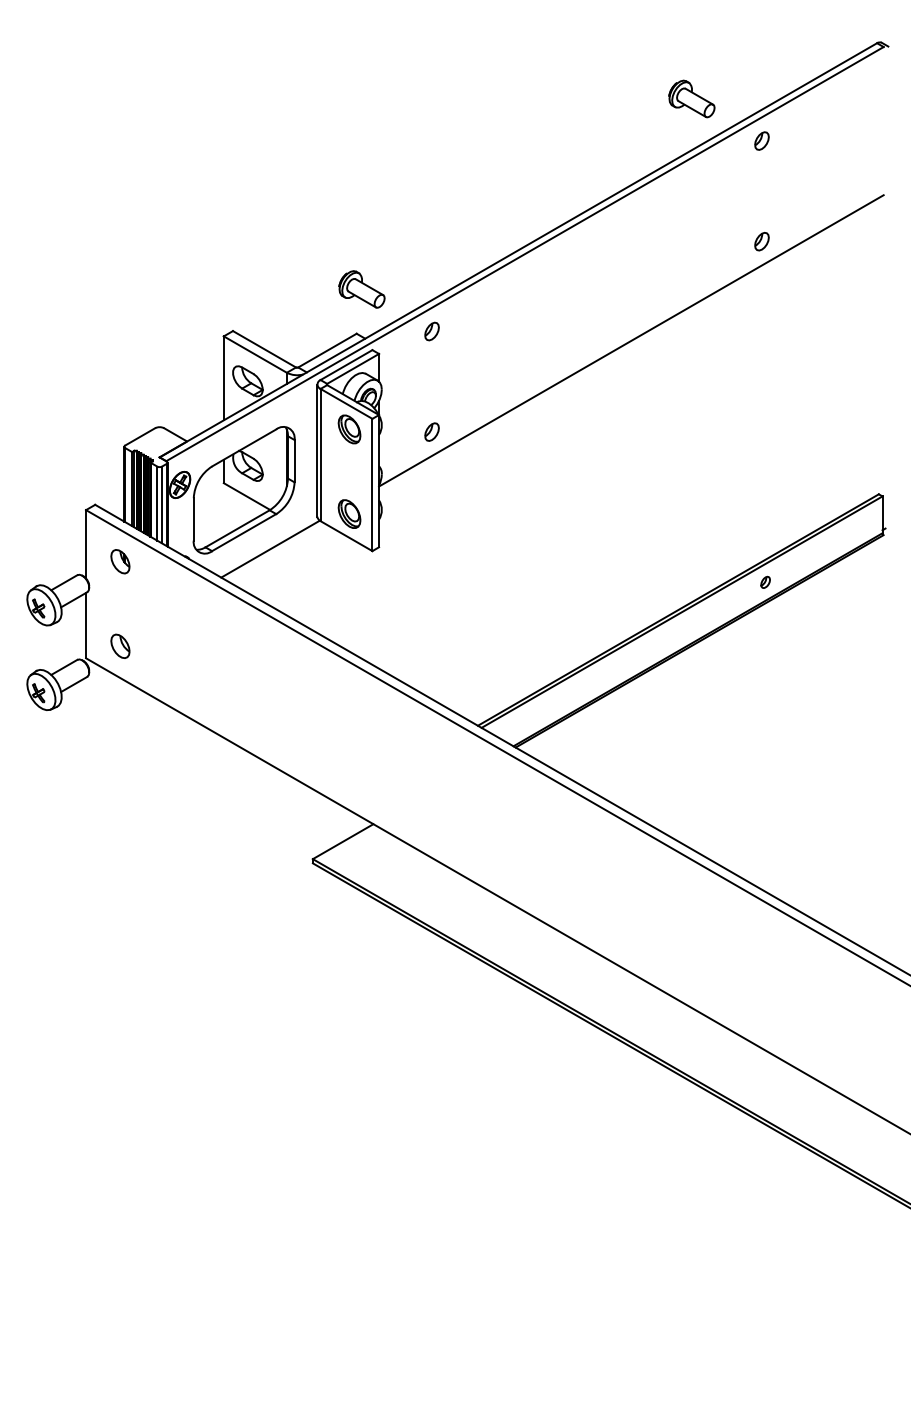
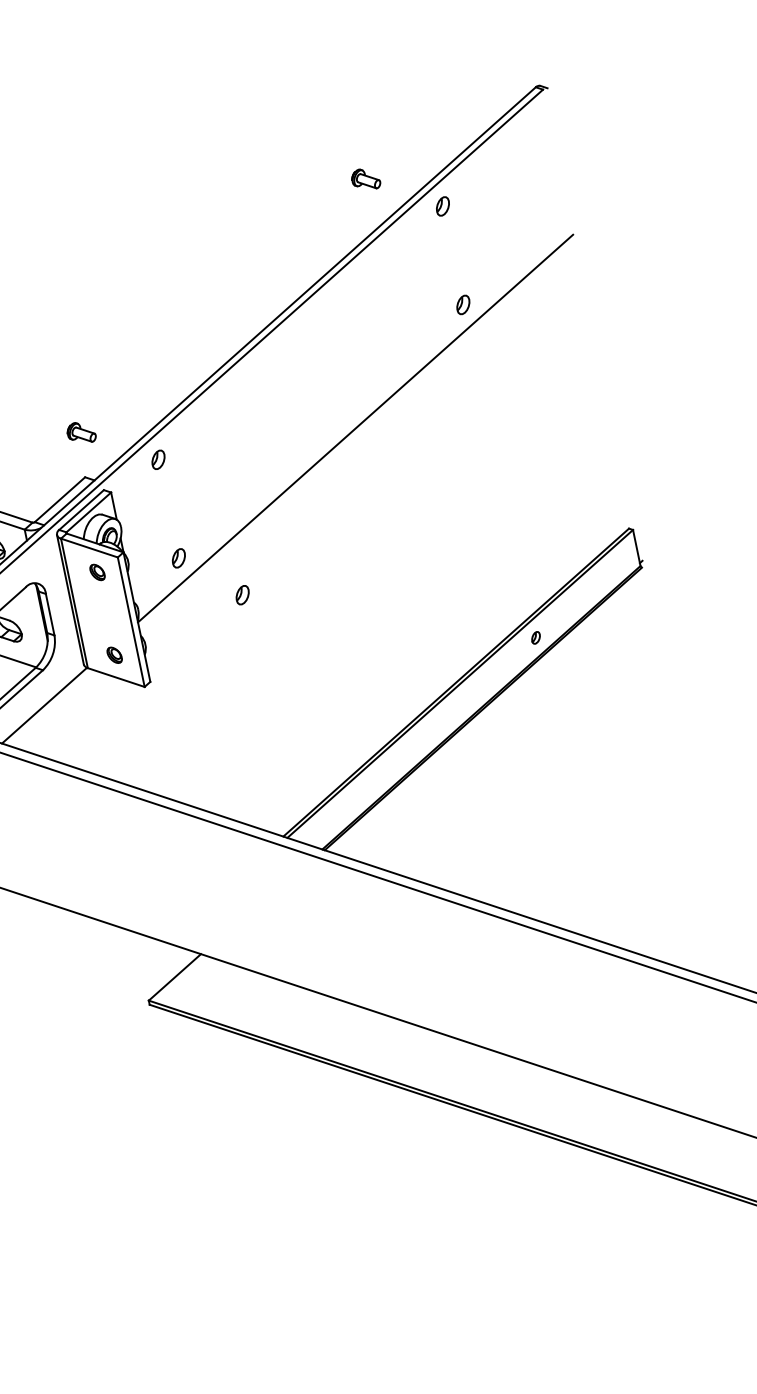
part: (691, 98) -> (365, 179), size x0.6
part: (361, 289) -> (80, 432), size x0.6
part: (349, 429) -> (97, 572), size x0.6
part: (486, 480) -> (242, 594), added
part: (349, 513) -> (114, 654), size x0.6

